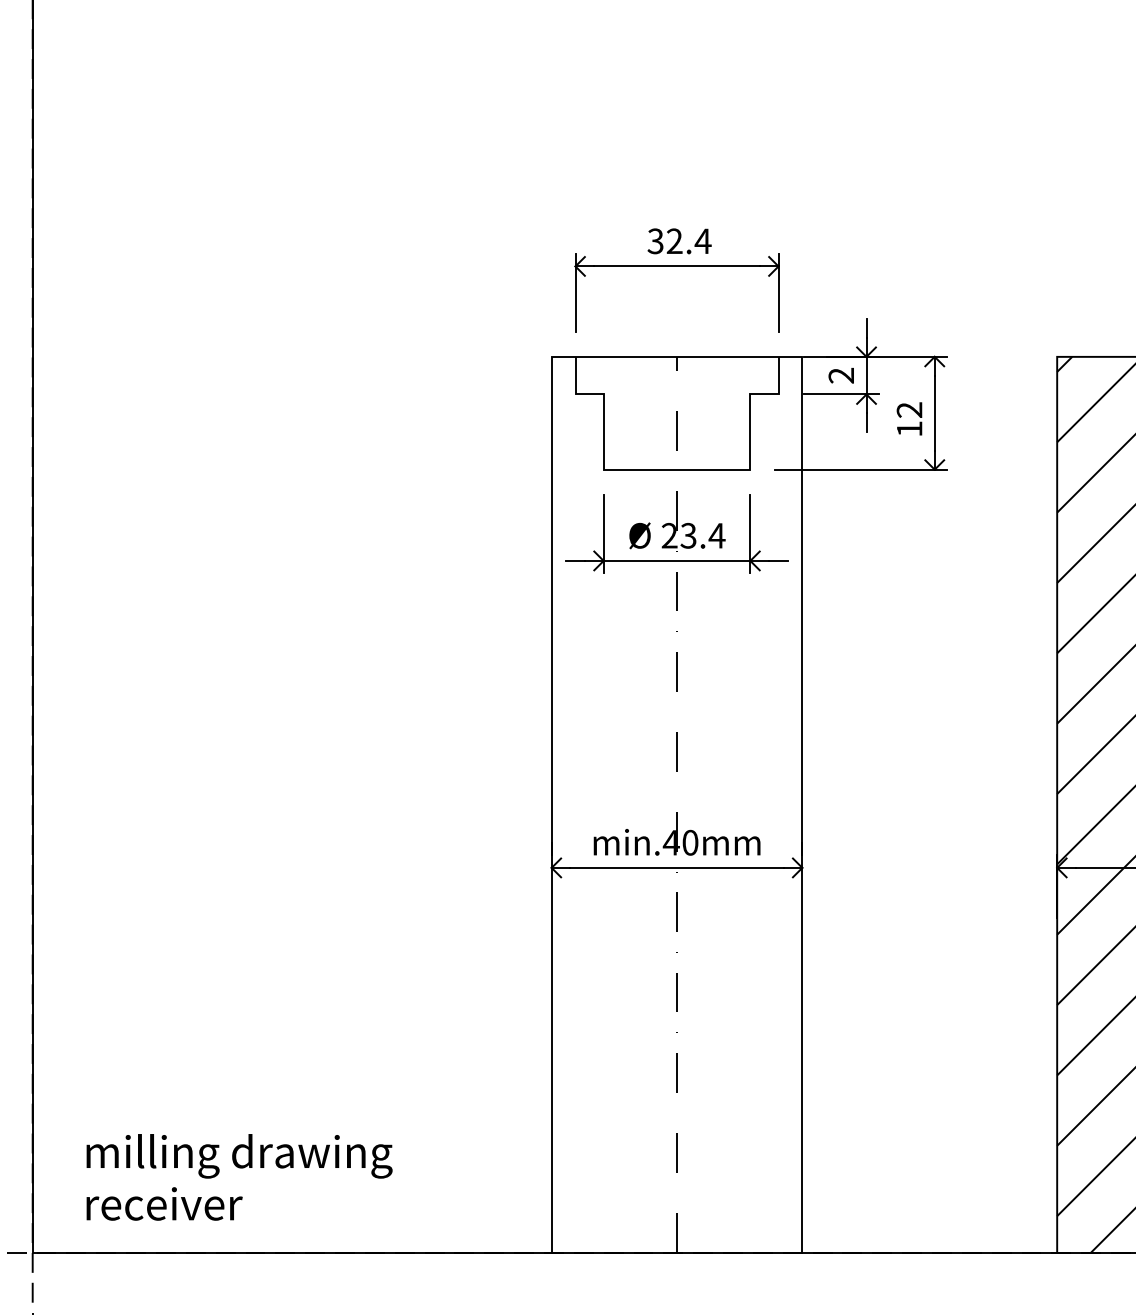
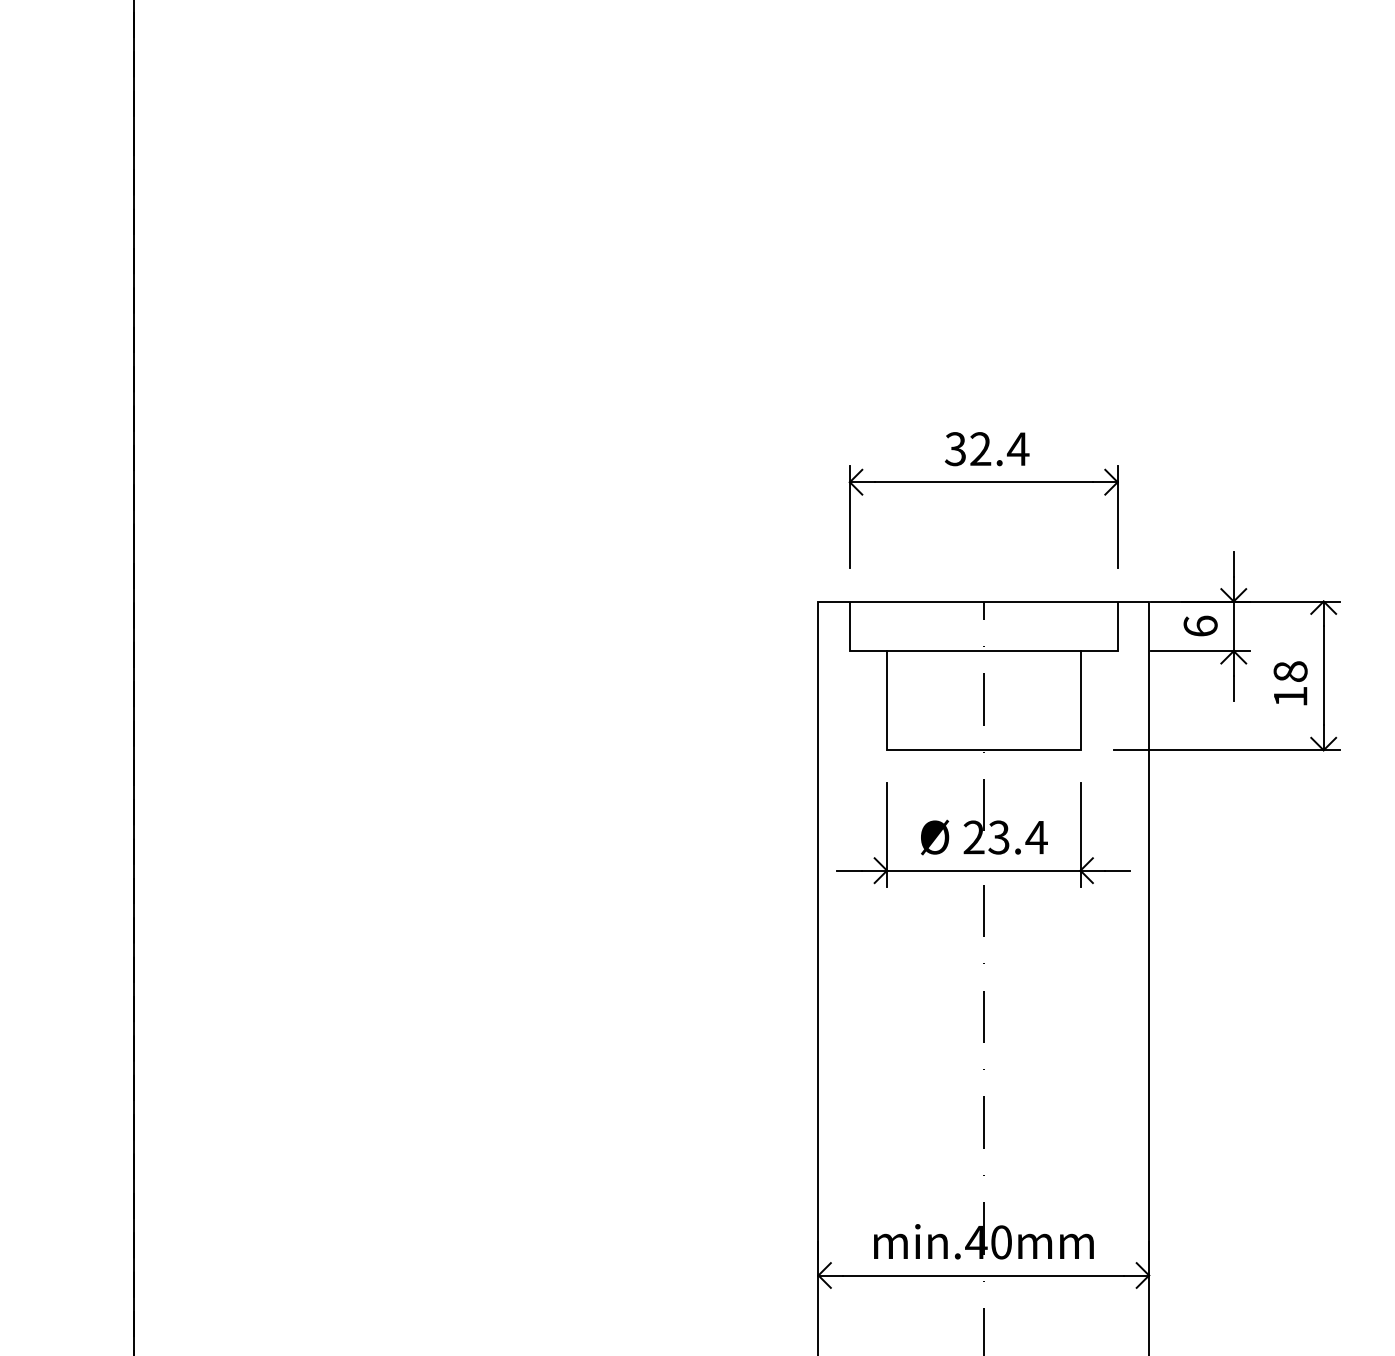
text: (841, 375) -> (1200, 626), 2 -> 6
line: (676, 394) -> (983, 651), added
text: (909, 409) -> (1290, 670), 12 -> 18

